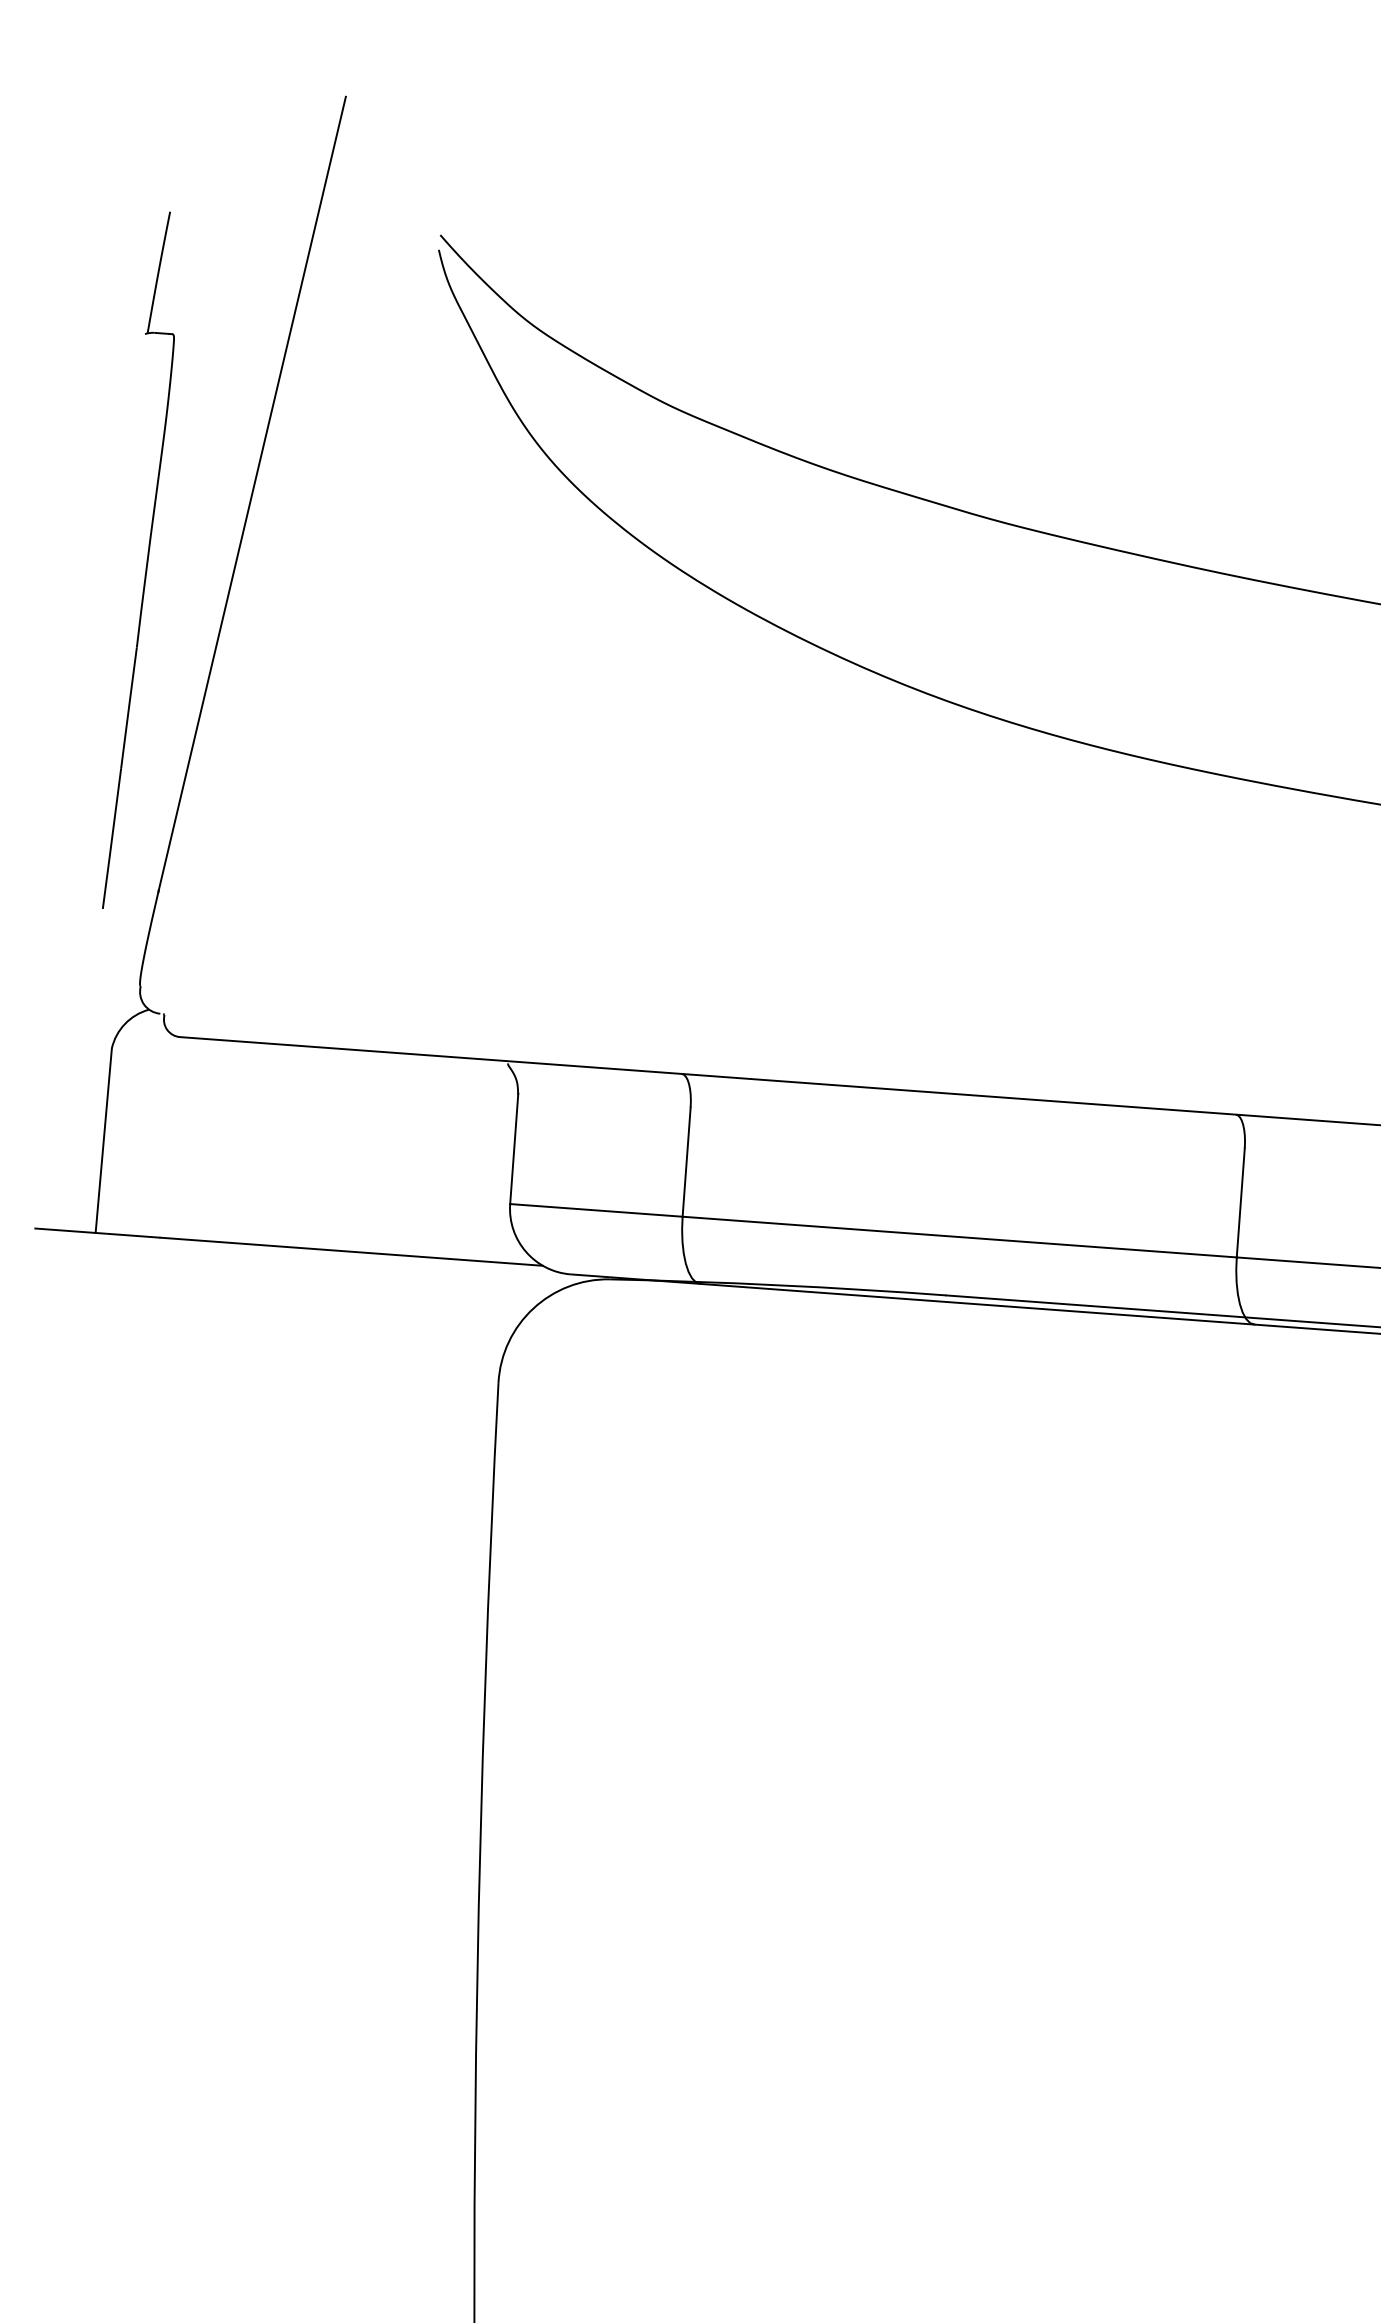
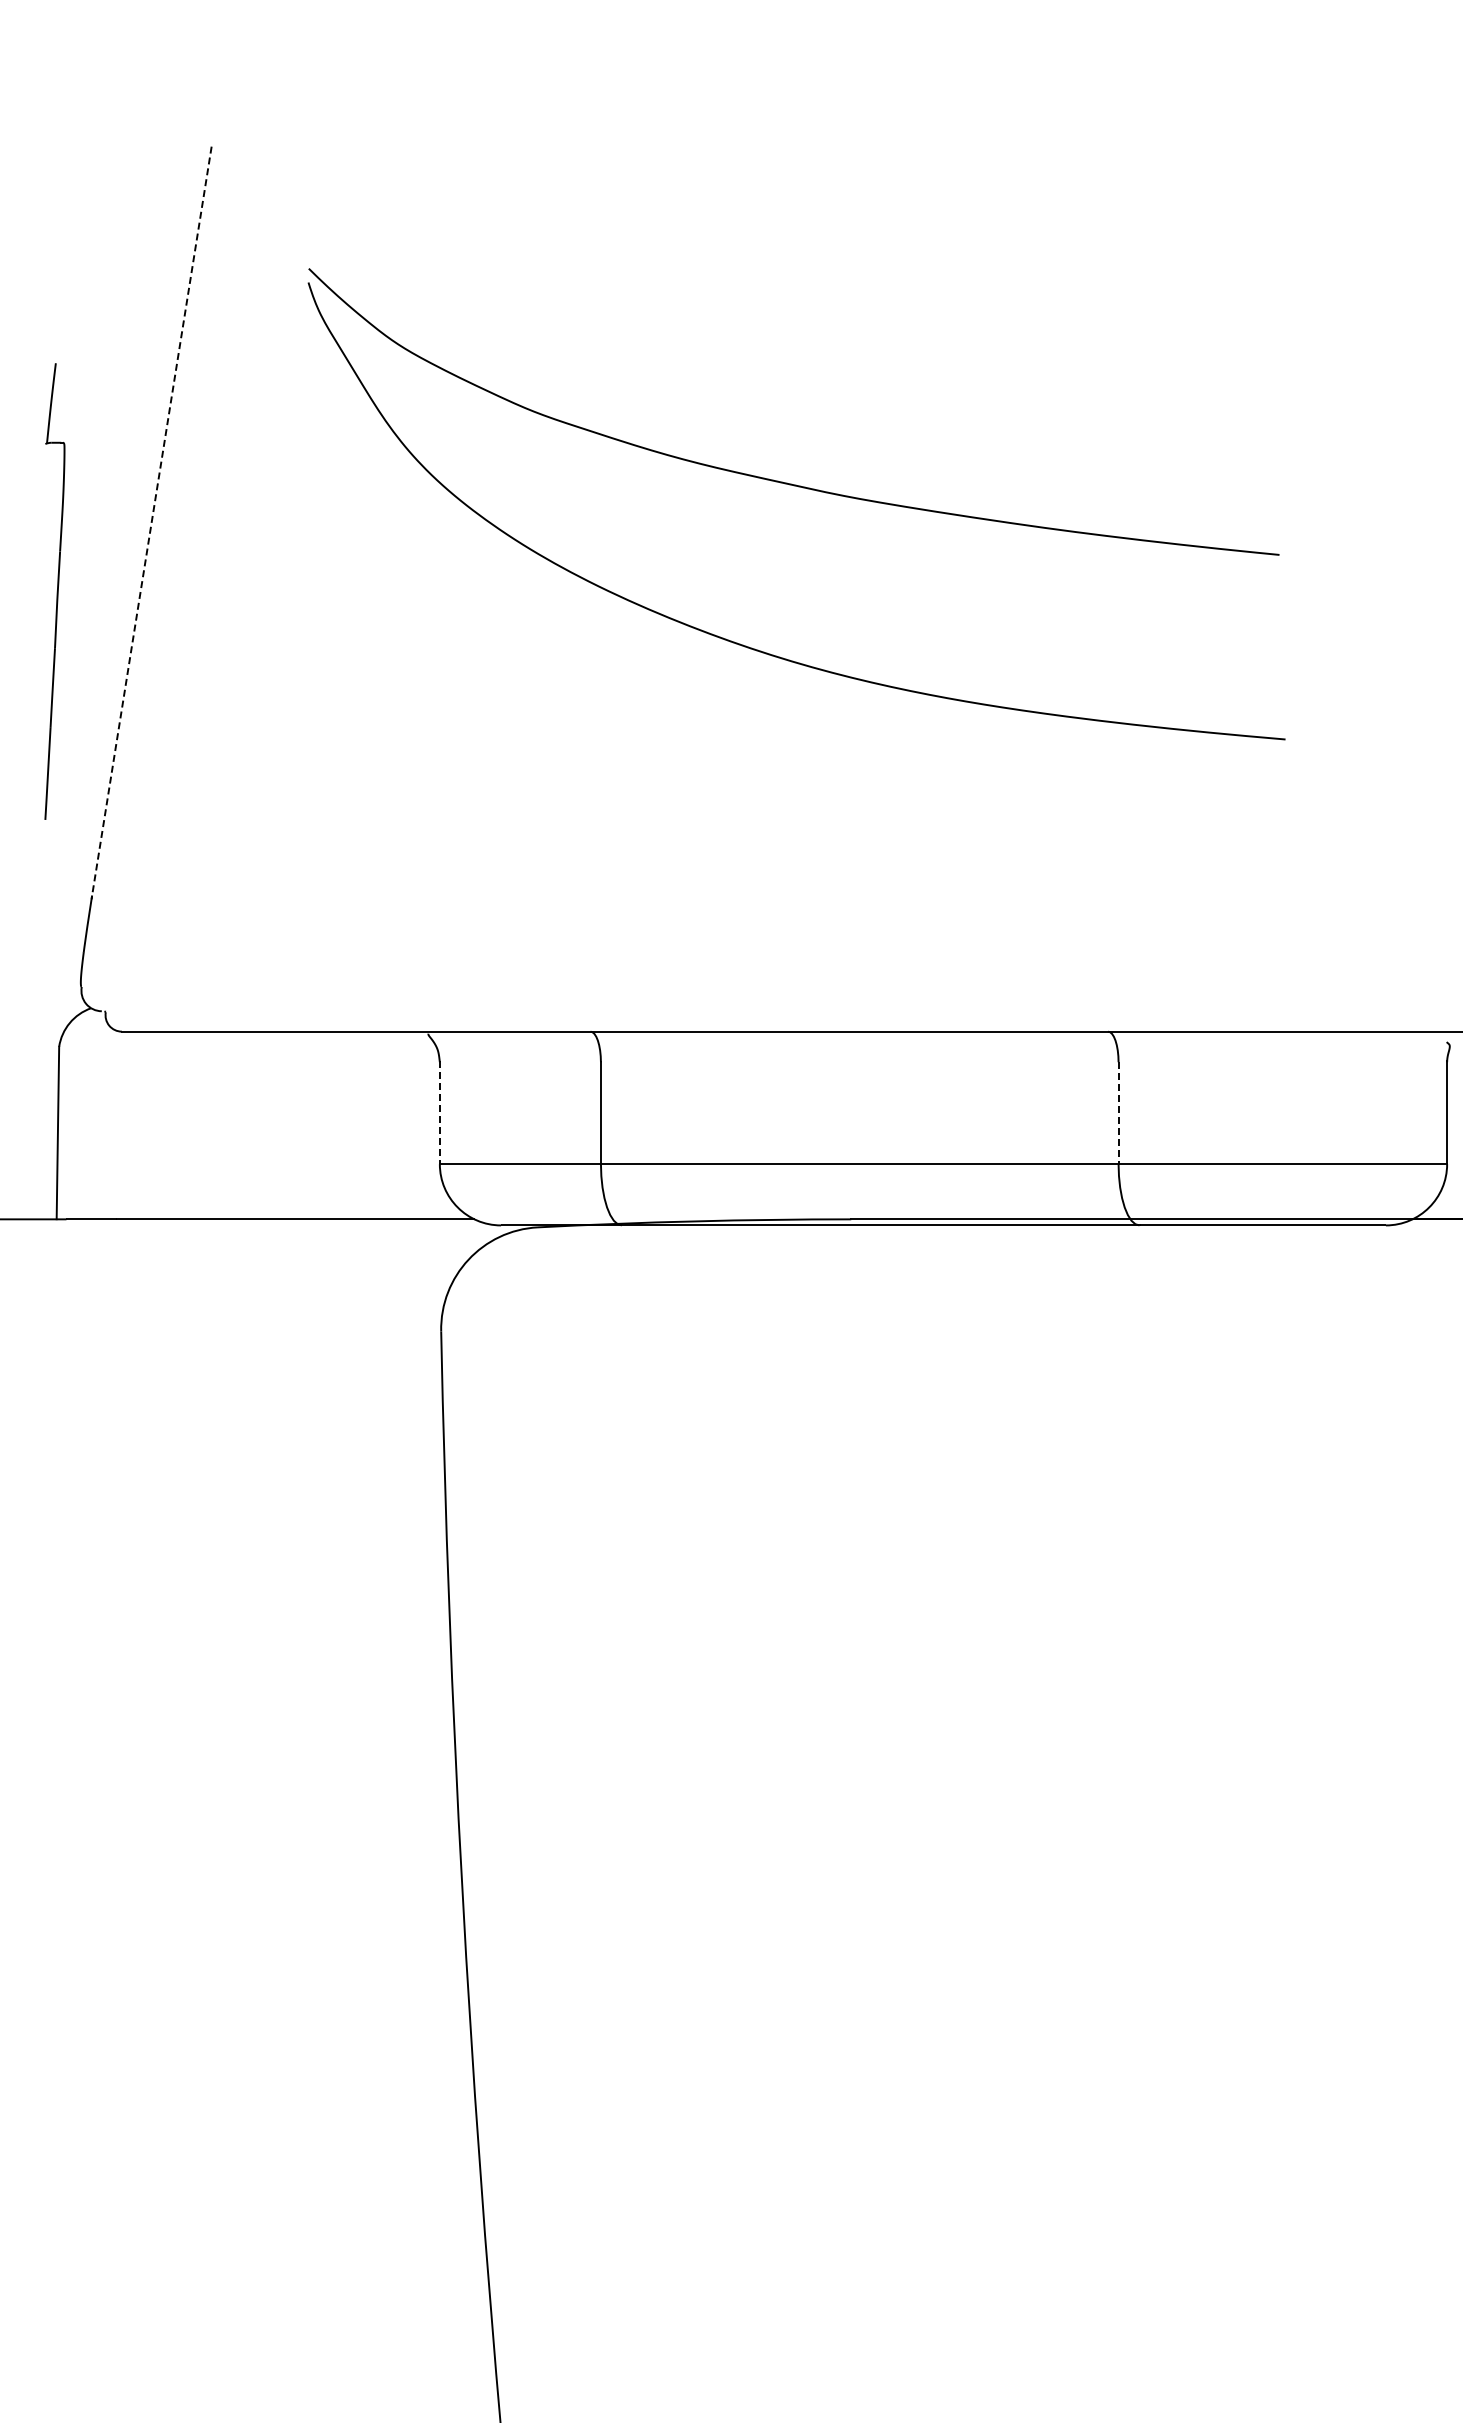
line: (252, 493) -> (151, 521), solid -> dashed
part: (142, 560) -> (54, 591), size x0.7
line: (513, 1148) -> (439, 1112), solid -> dashed
line: (1240, 1203) -> (1118, 1113), solid -> dashed

